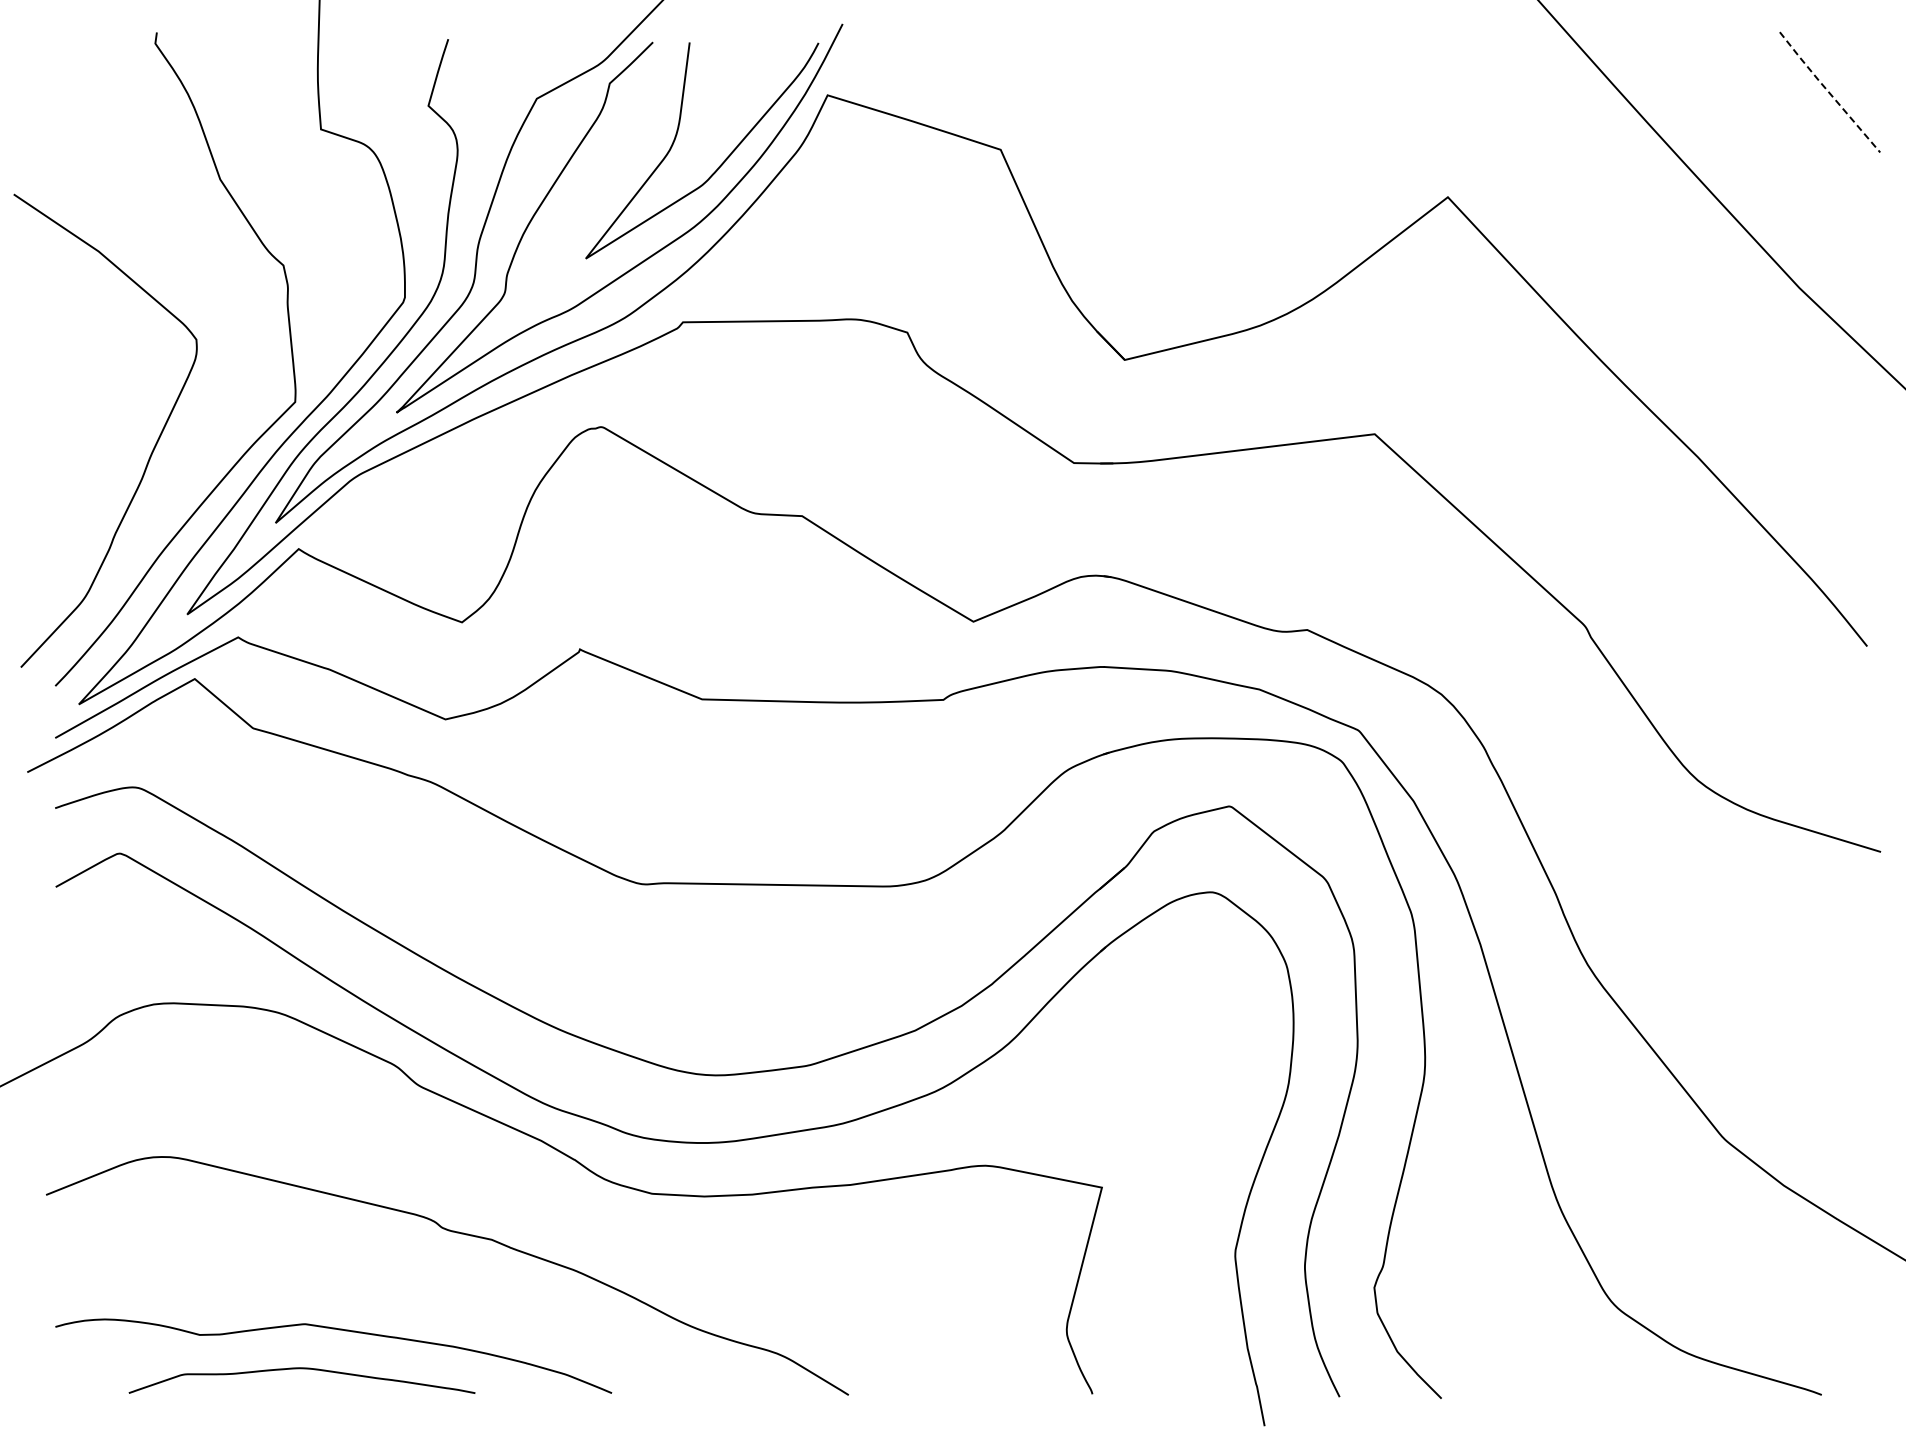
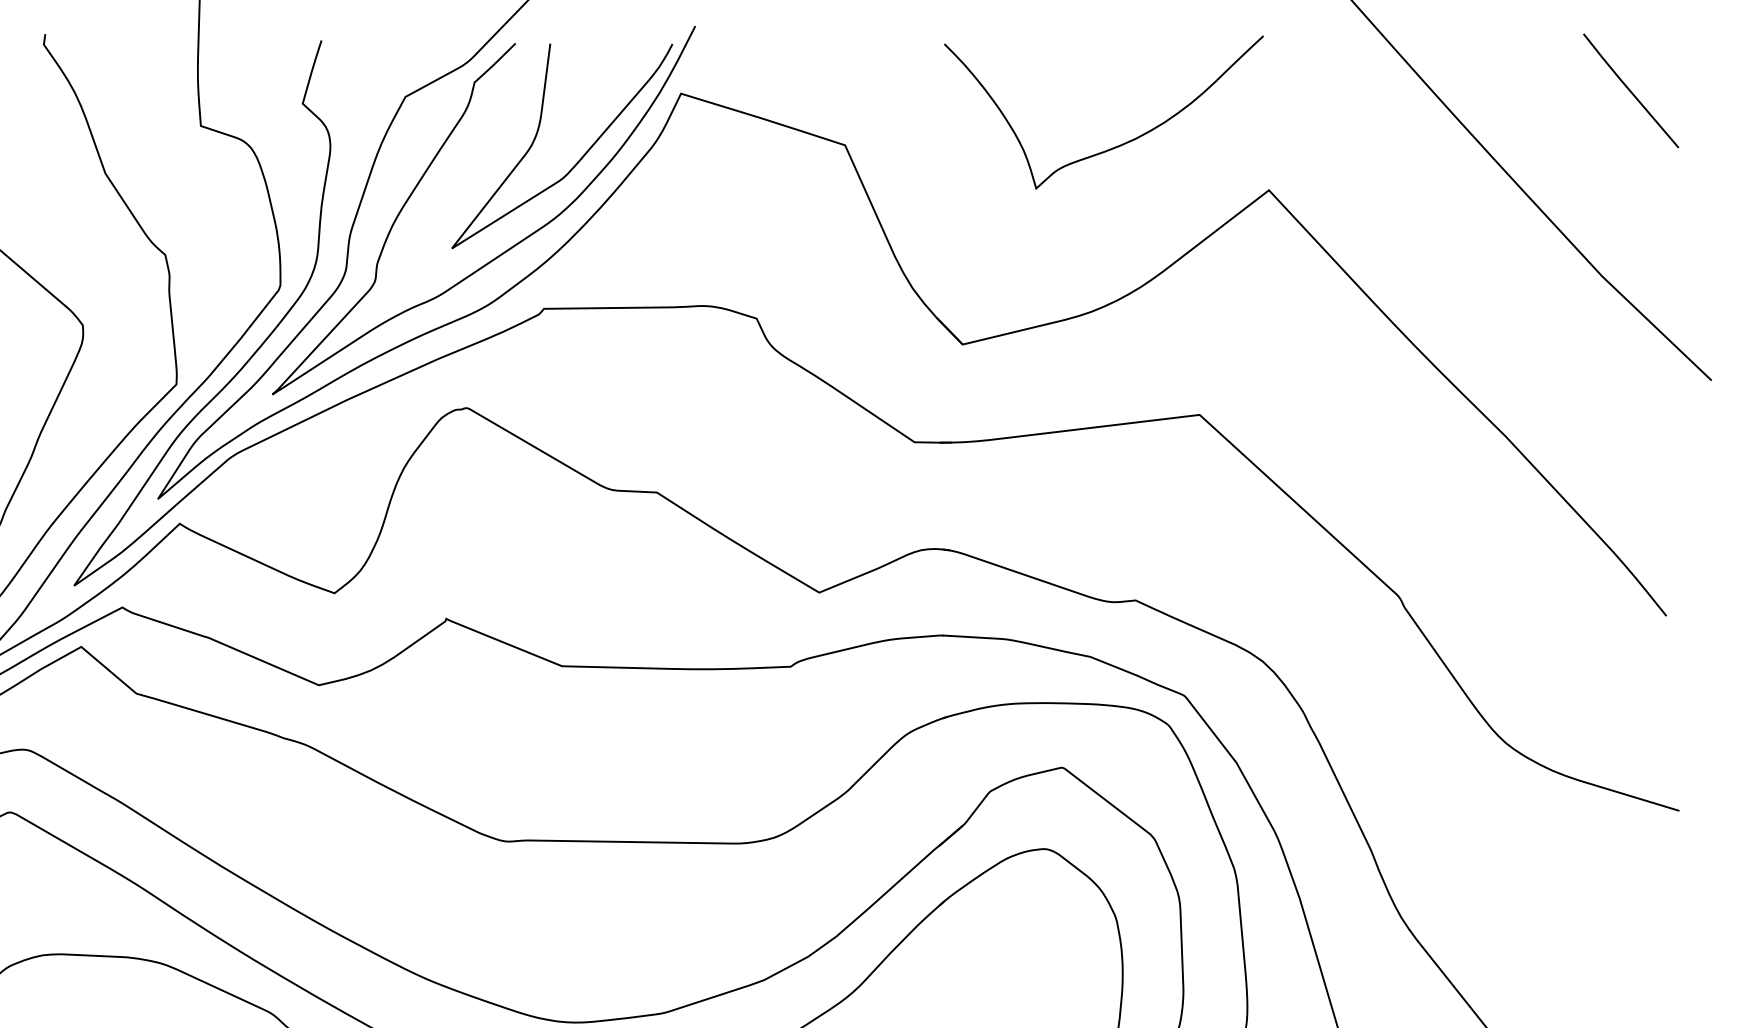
line: (1828, 92) -> (1629, 91), dashed -> solid
curve: (1289, 149) -> (1118, 145), added

